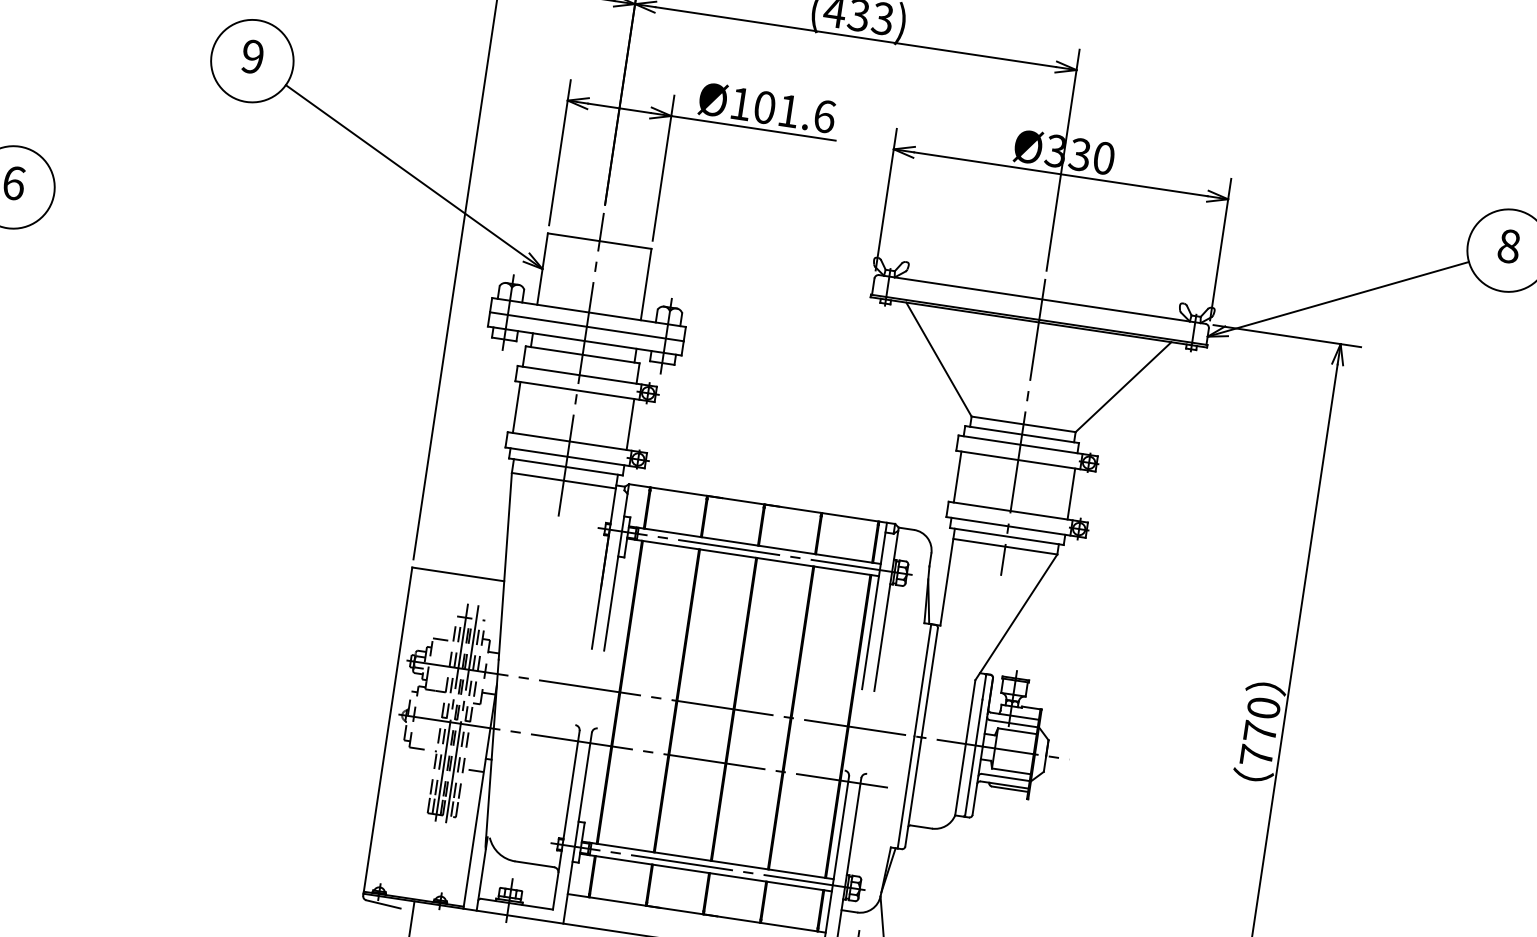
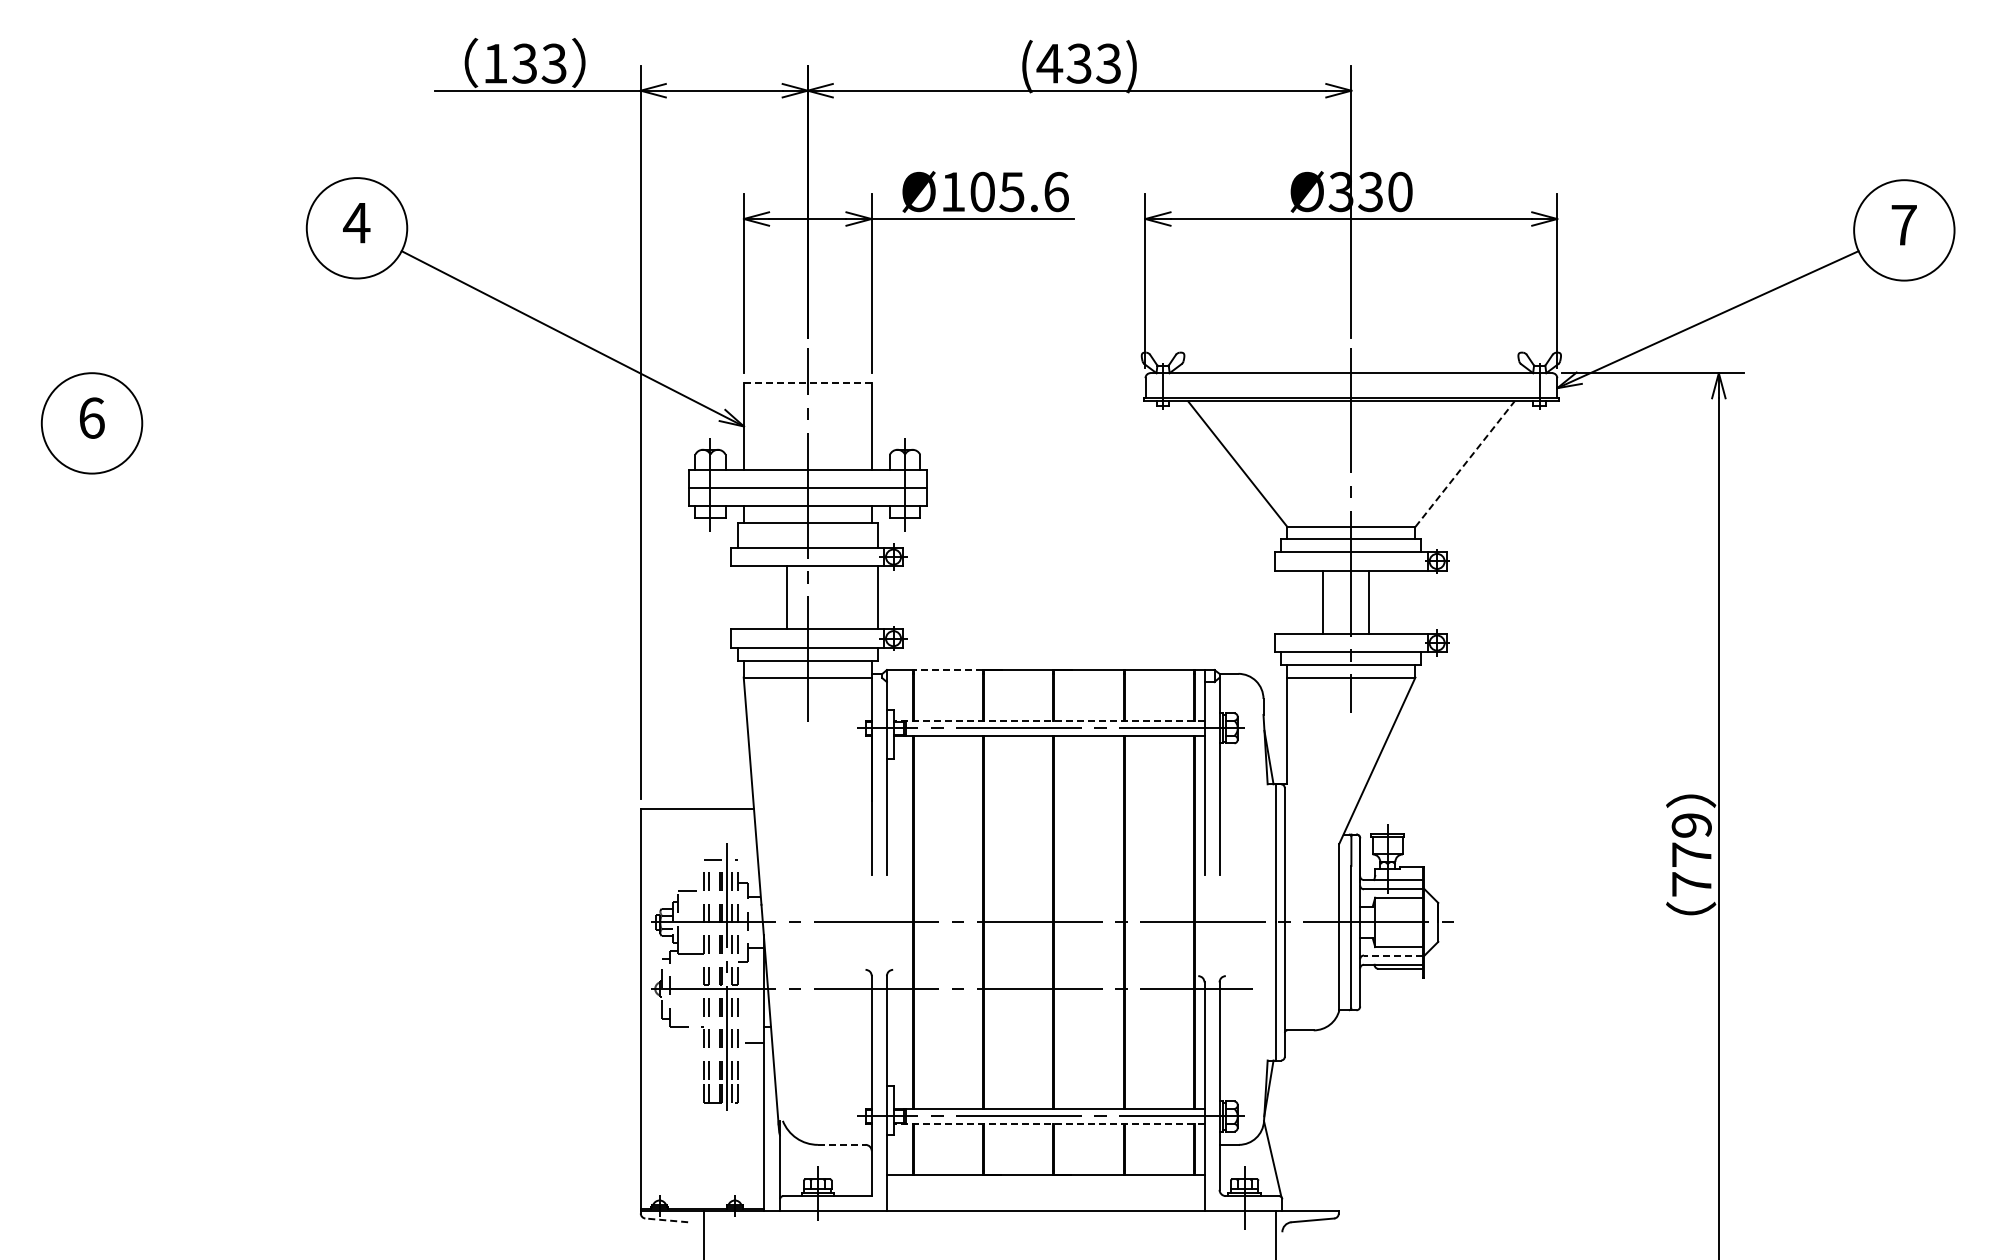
text: (252, 56) -> (356, 222), 9 -> 4
text: (788, 111) -> (1011, 192), Ø101.6 -> Ø105.6
line: (599, 241) -> (807, 382), solid -> dashed
text: (1508, 245) -> (1903, 224), 8 -> 7
line: (1123, 387) -> (1465, 464), solid -> dashed
line: (516, 407) -> (786, 597), moved
line: (957, 476) -> (1323, 601), moved
line: (679, 492) -> (948, 670), solid -> dashed
line: (1071, 493) -> (1369, 601), moved
line: (754, 544) -> (1048, 720), solid -> dashed
text: (1263, 708) -> (1691, 825), 770 -> 779
line: (451, 712) -> (714, 976), removed
line: (1005, 777) -> (1393, 955), solid -> dashed
line: (534, 863) -> (841, 1144), solid -> dashed
line: (705, 872) -> (1048, 1124), solid -> dashed
line: (383, 904) -> (666, 1220), solid -> dashed

